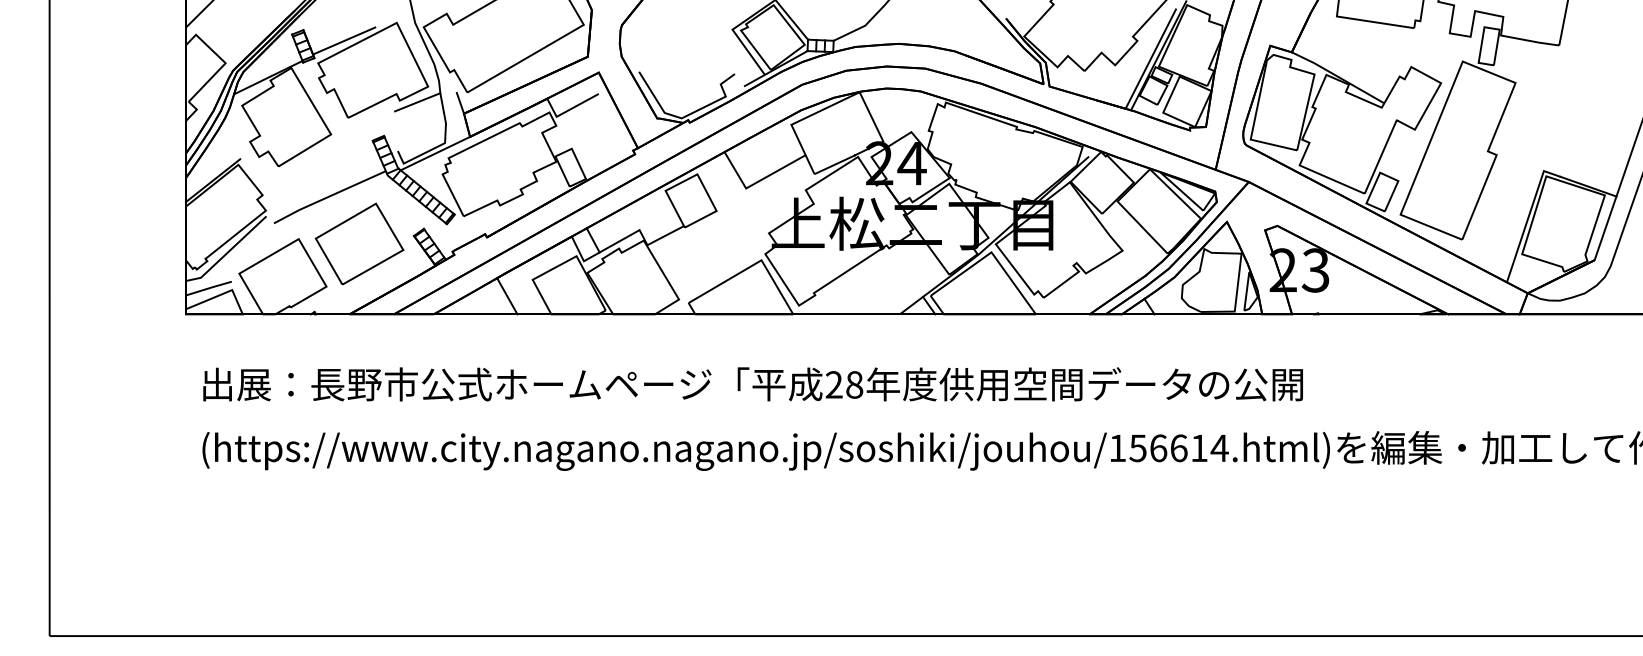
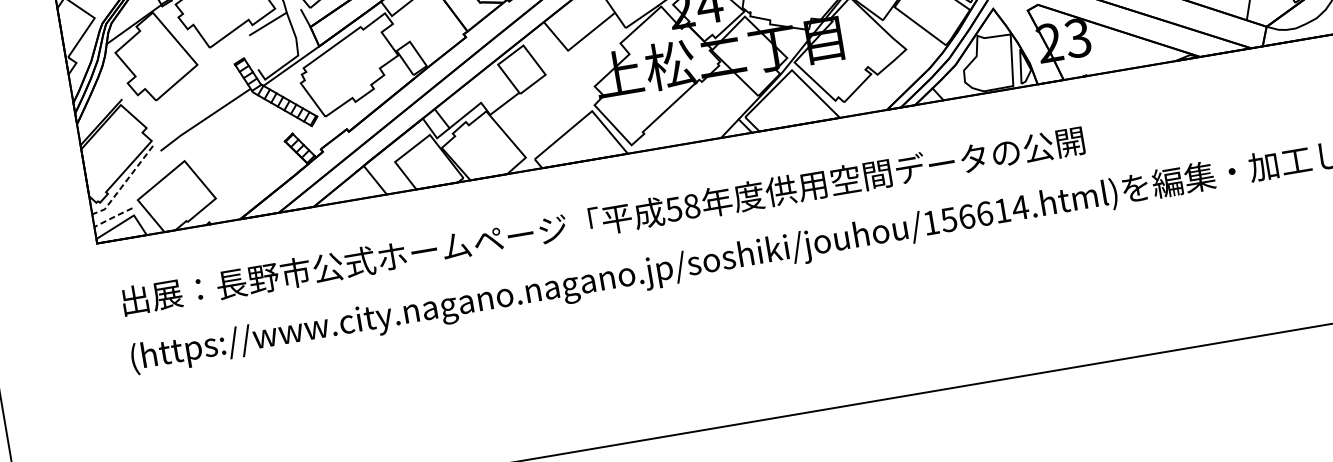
part: (359, 243) -> (238, 155), removed
line: (227, 253) -> (124, 184), solid -> dashed
line: (209, 288) -> (113, 217), solid -> dashed
text: (833, 384) -> (673, 209), 28 -> 58

